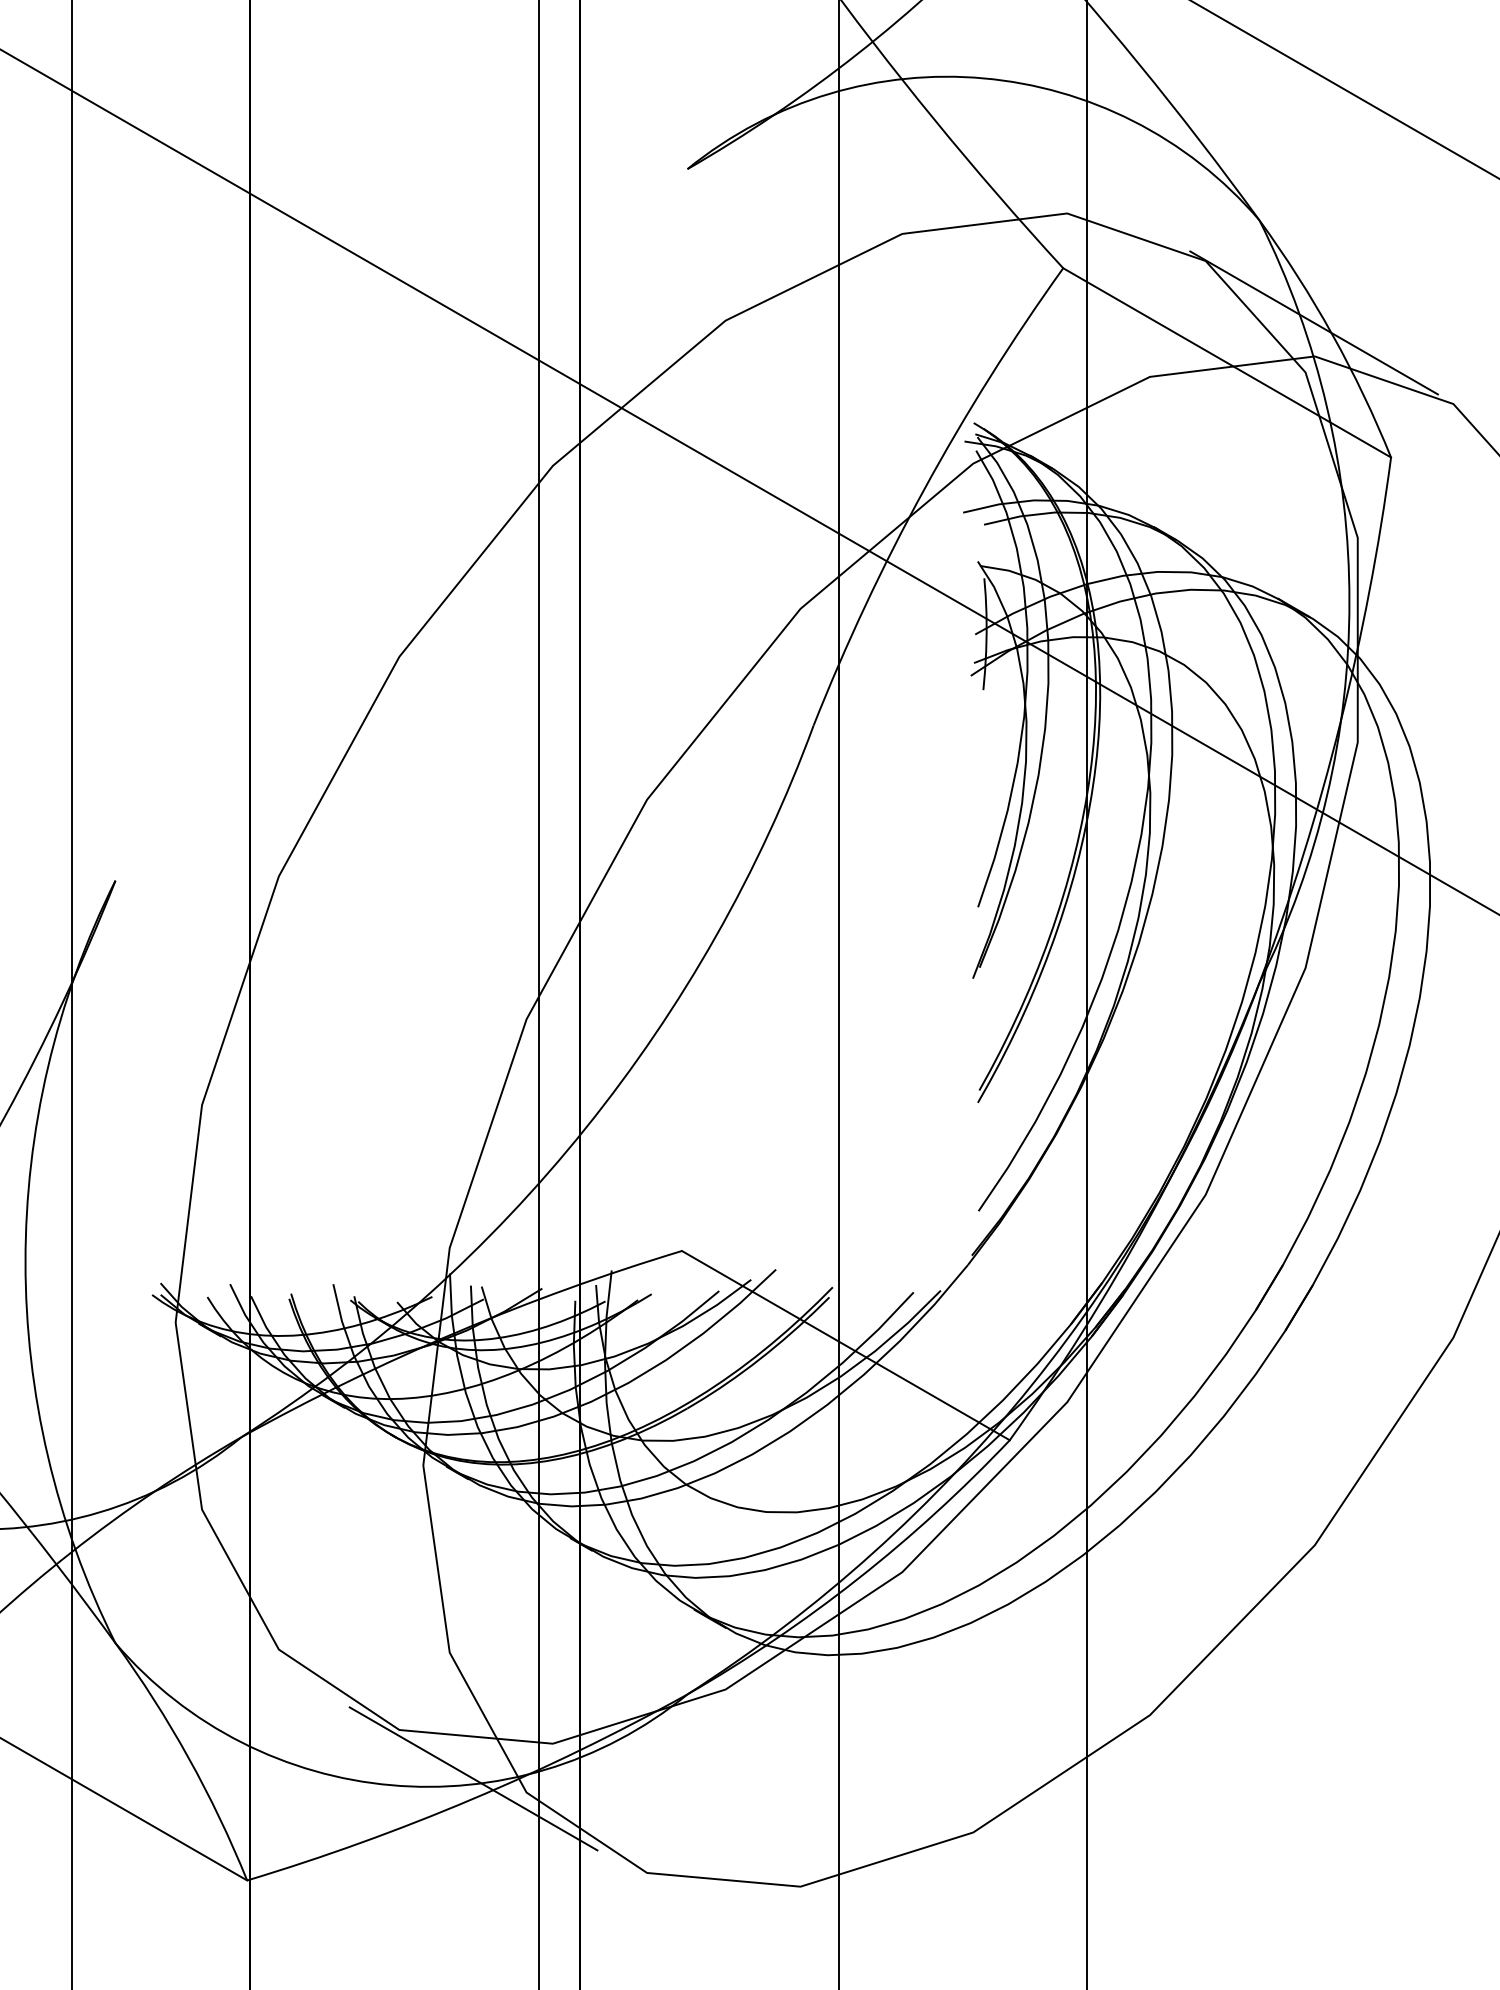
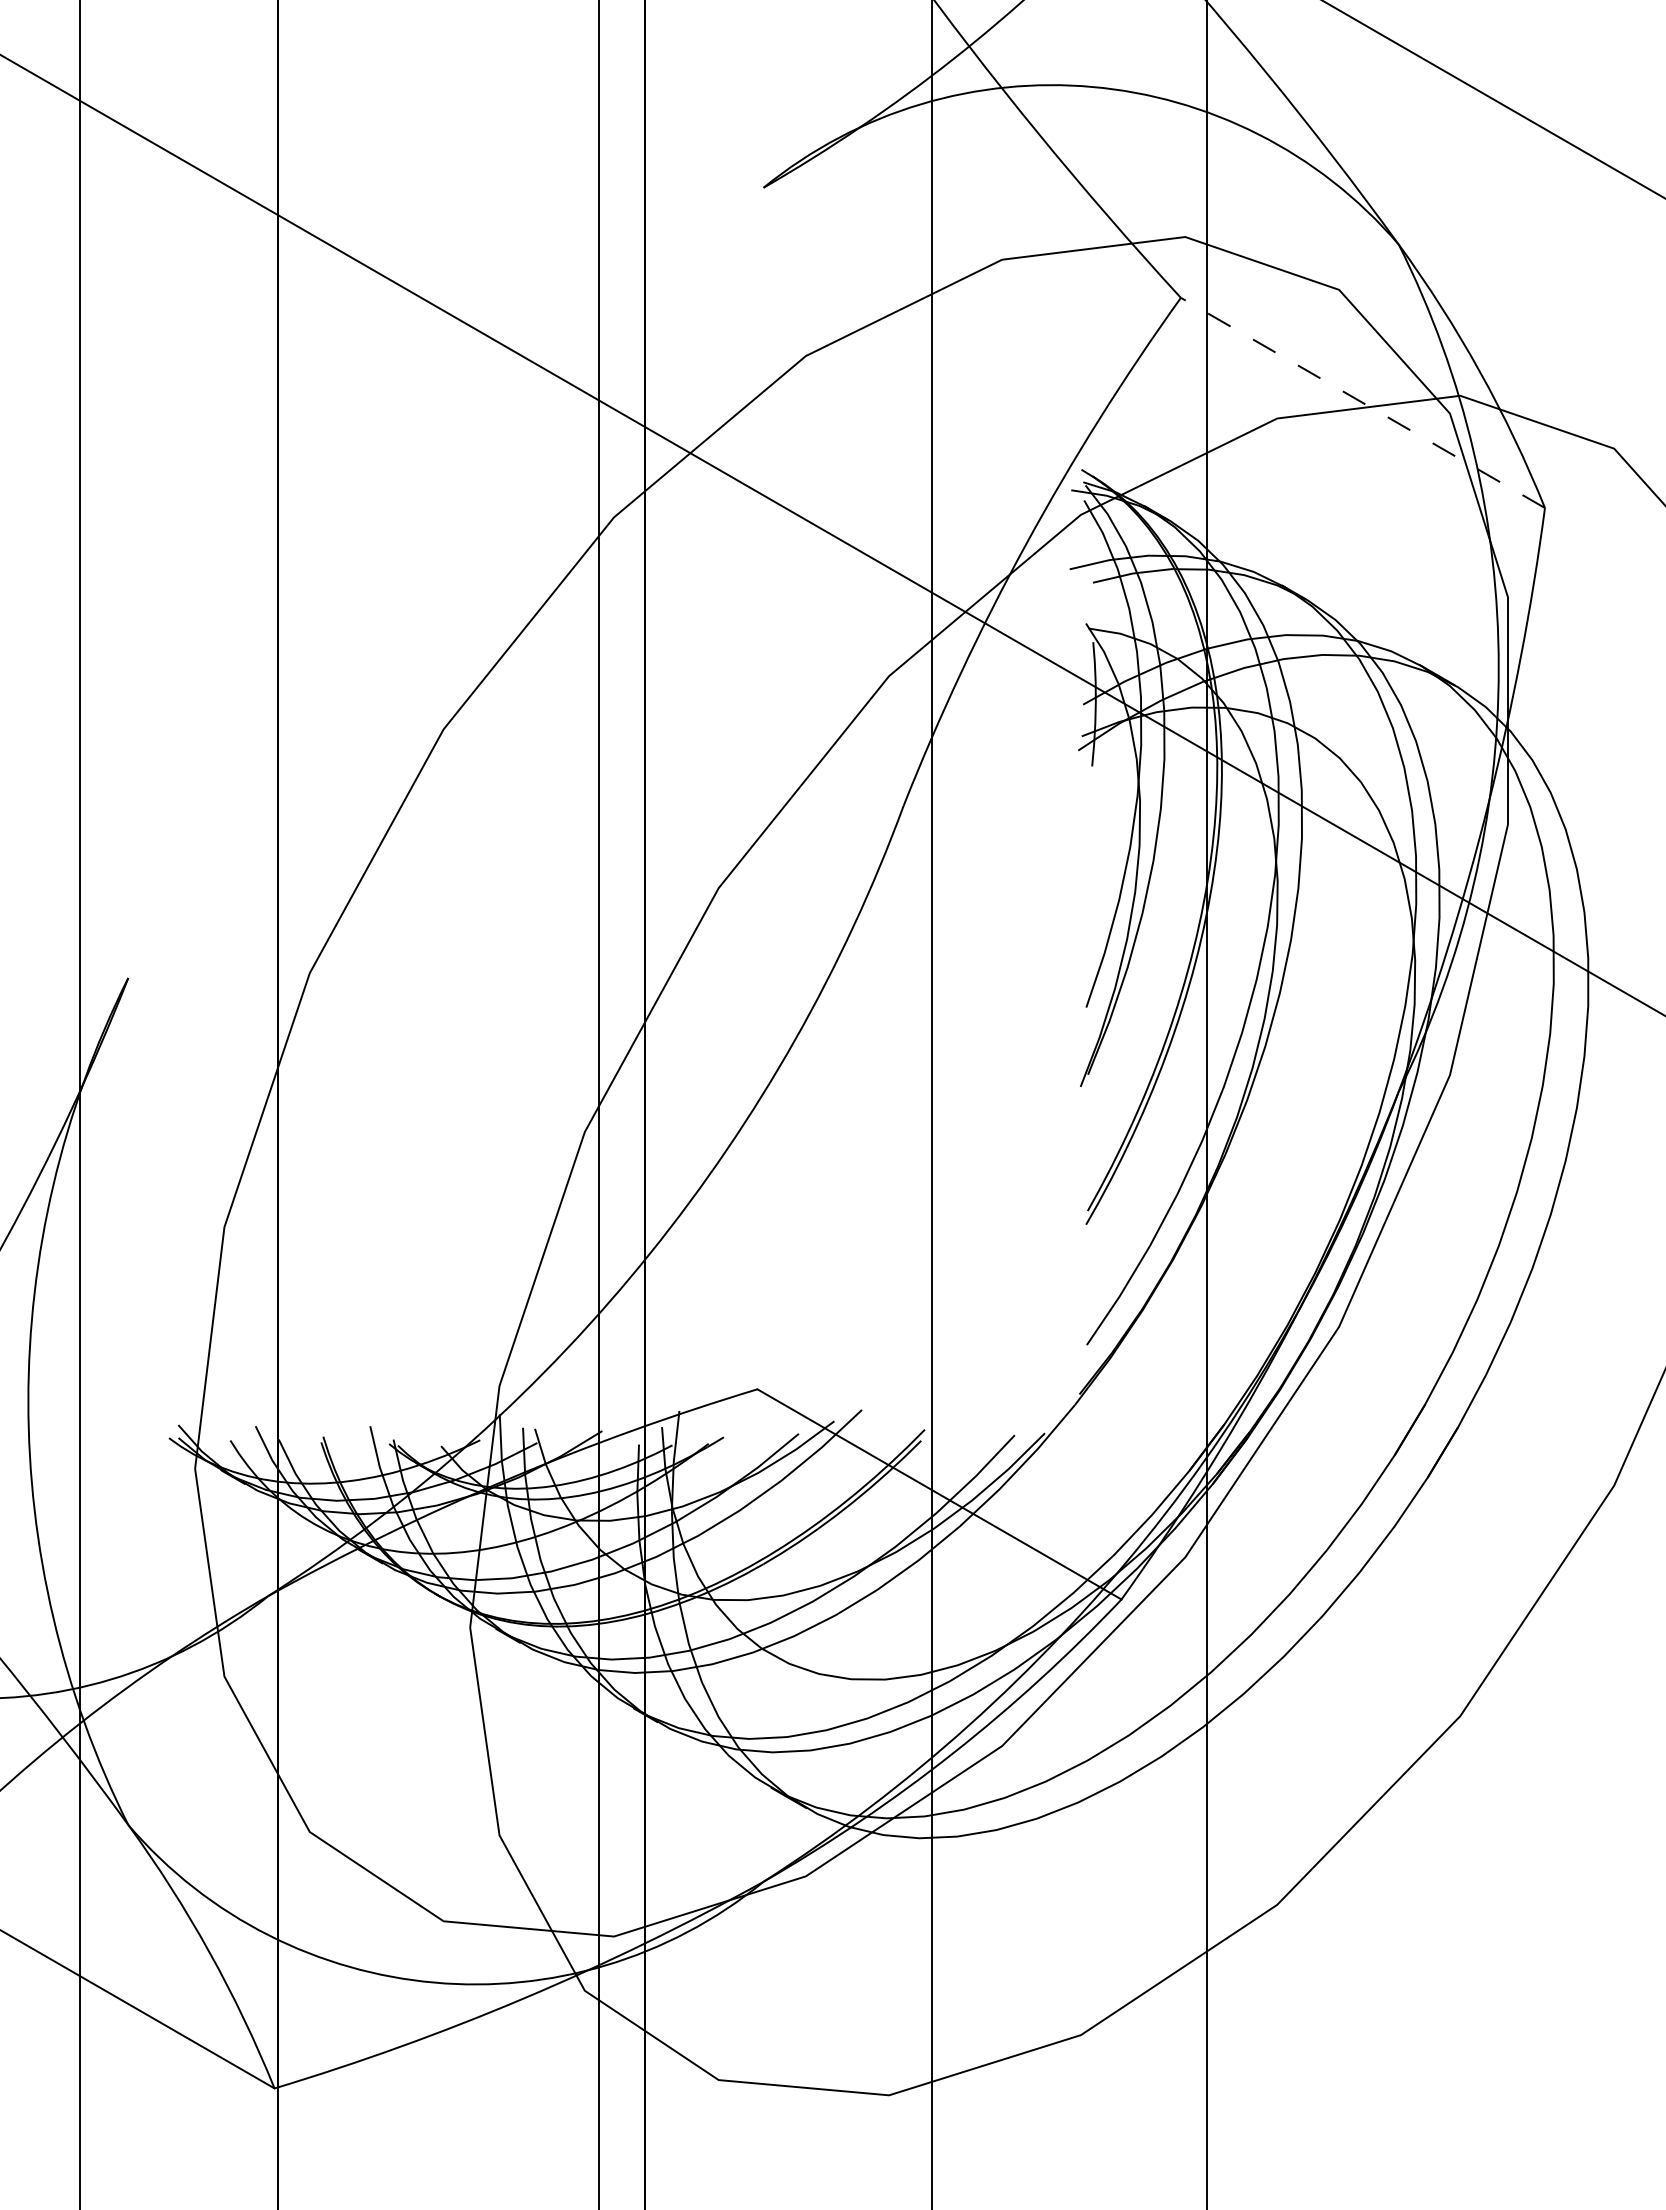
line: (1314, 322) -> (1459, 358), removed
line: (1226, 362) -> (1362, 402), solid -> dashed
line: (473, 1778) -> (525, 1975), removed

